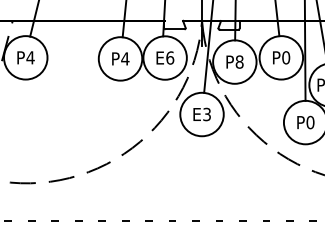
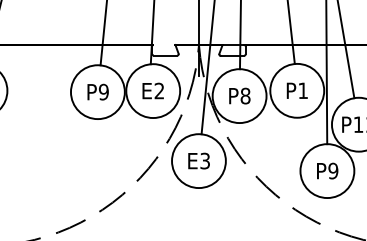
text: (170, 57) -> (159, 90), E6 -> E2
text: (286, 57) -> (303, 90), P0 -> P1
text: (125, 58) -> (104, 91), P4 -> P9
text: (310, 122) -> (333, 170), P0 -> P9

